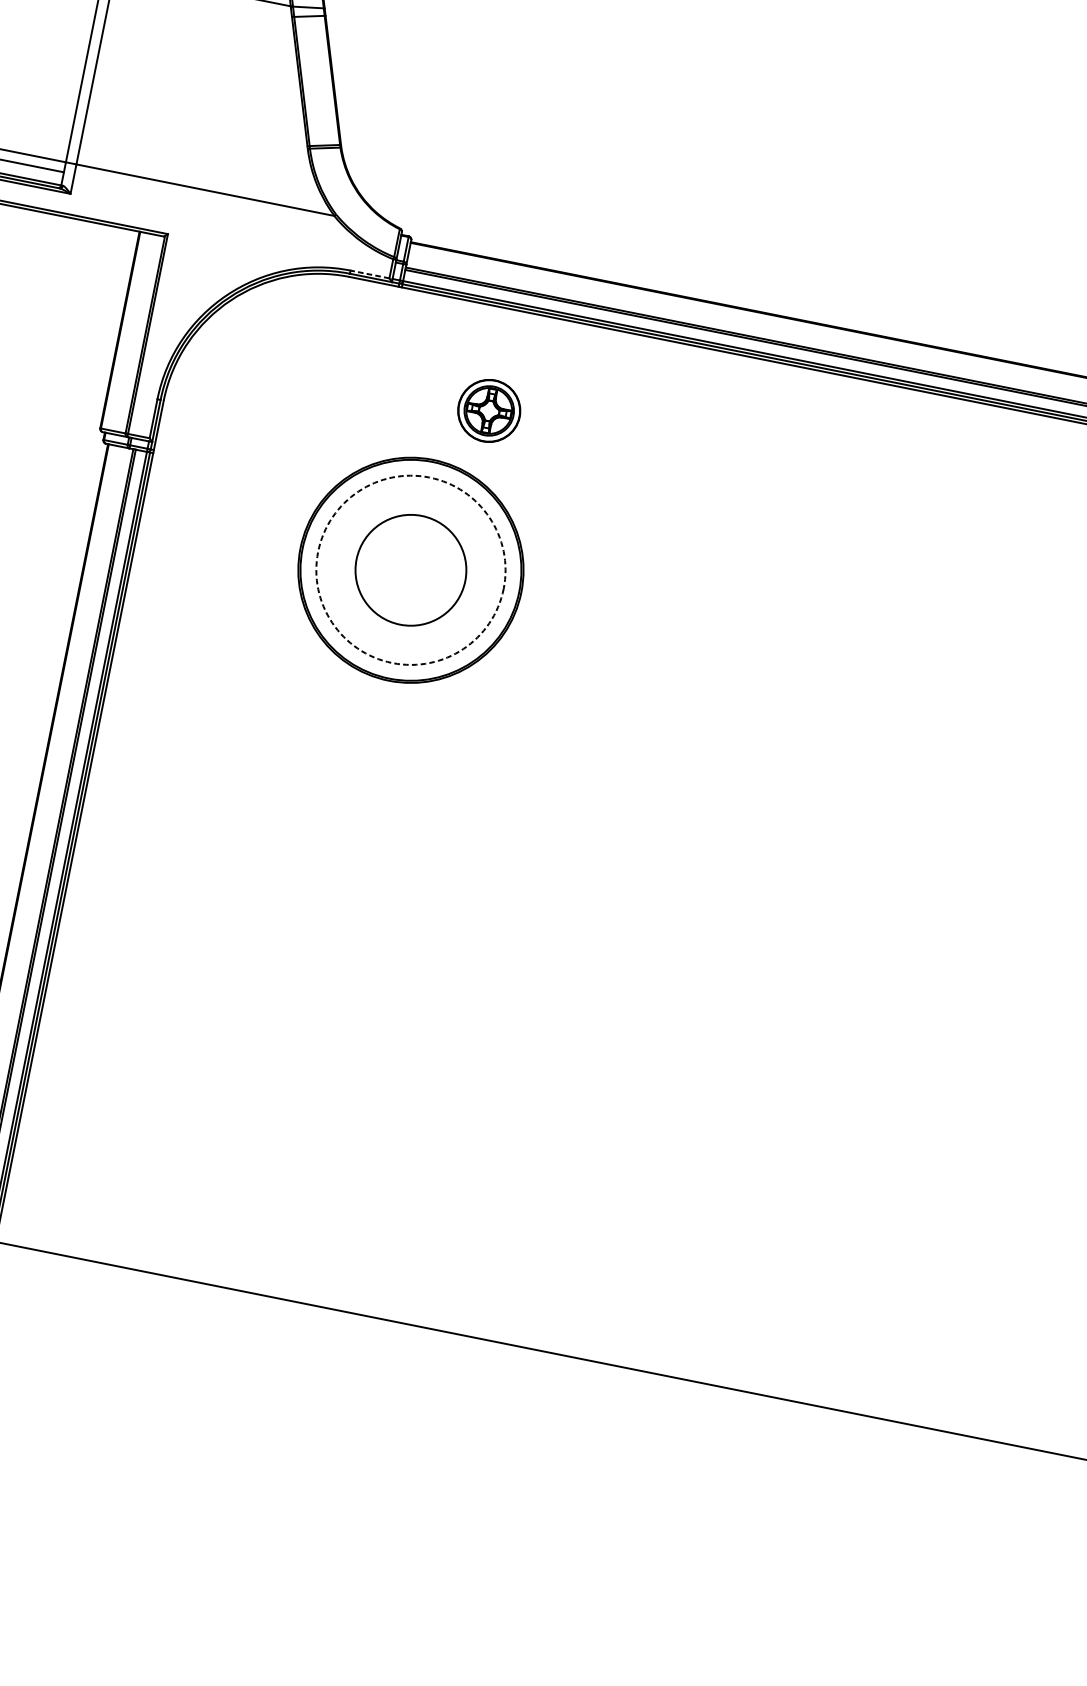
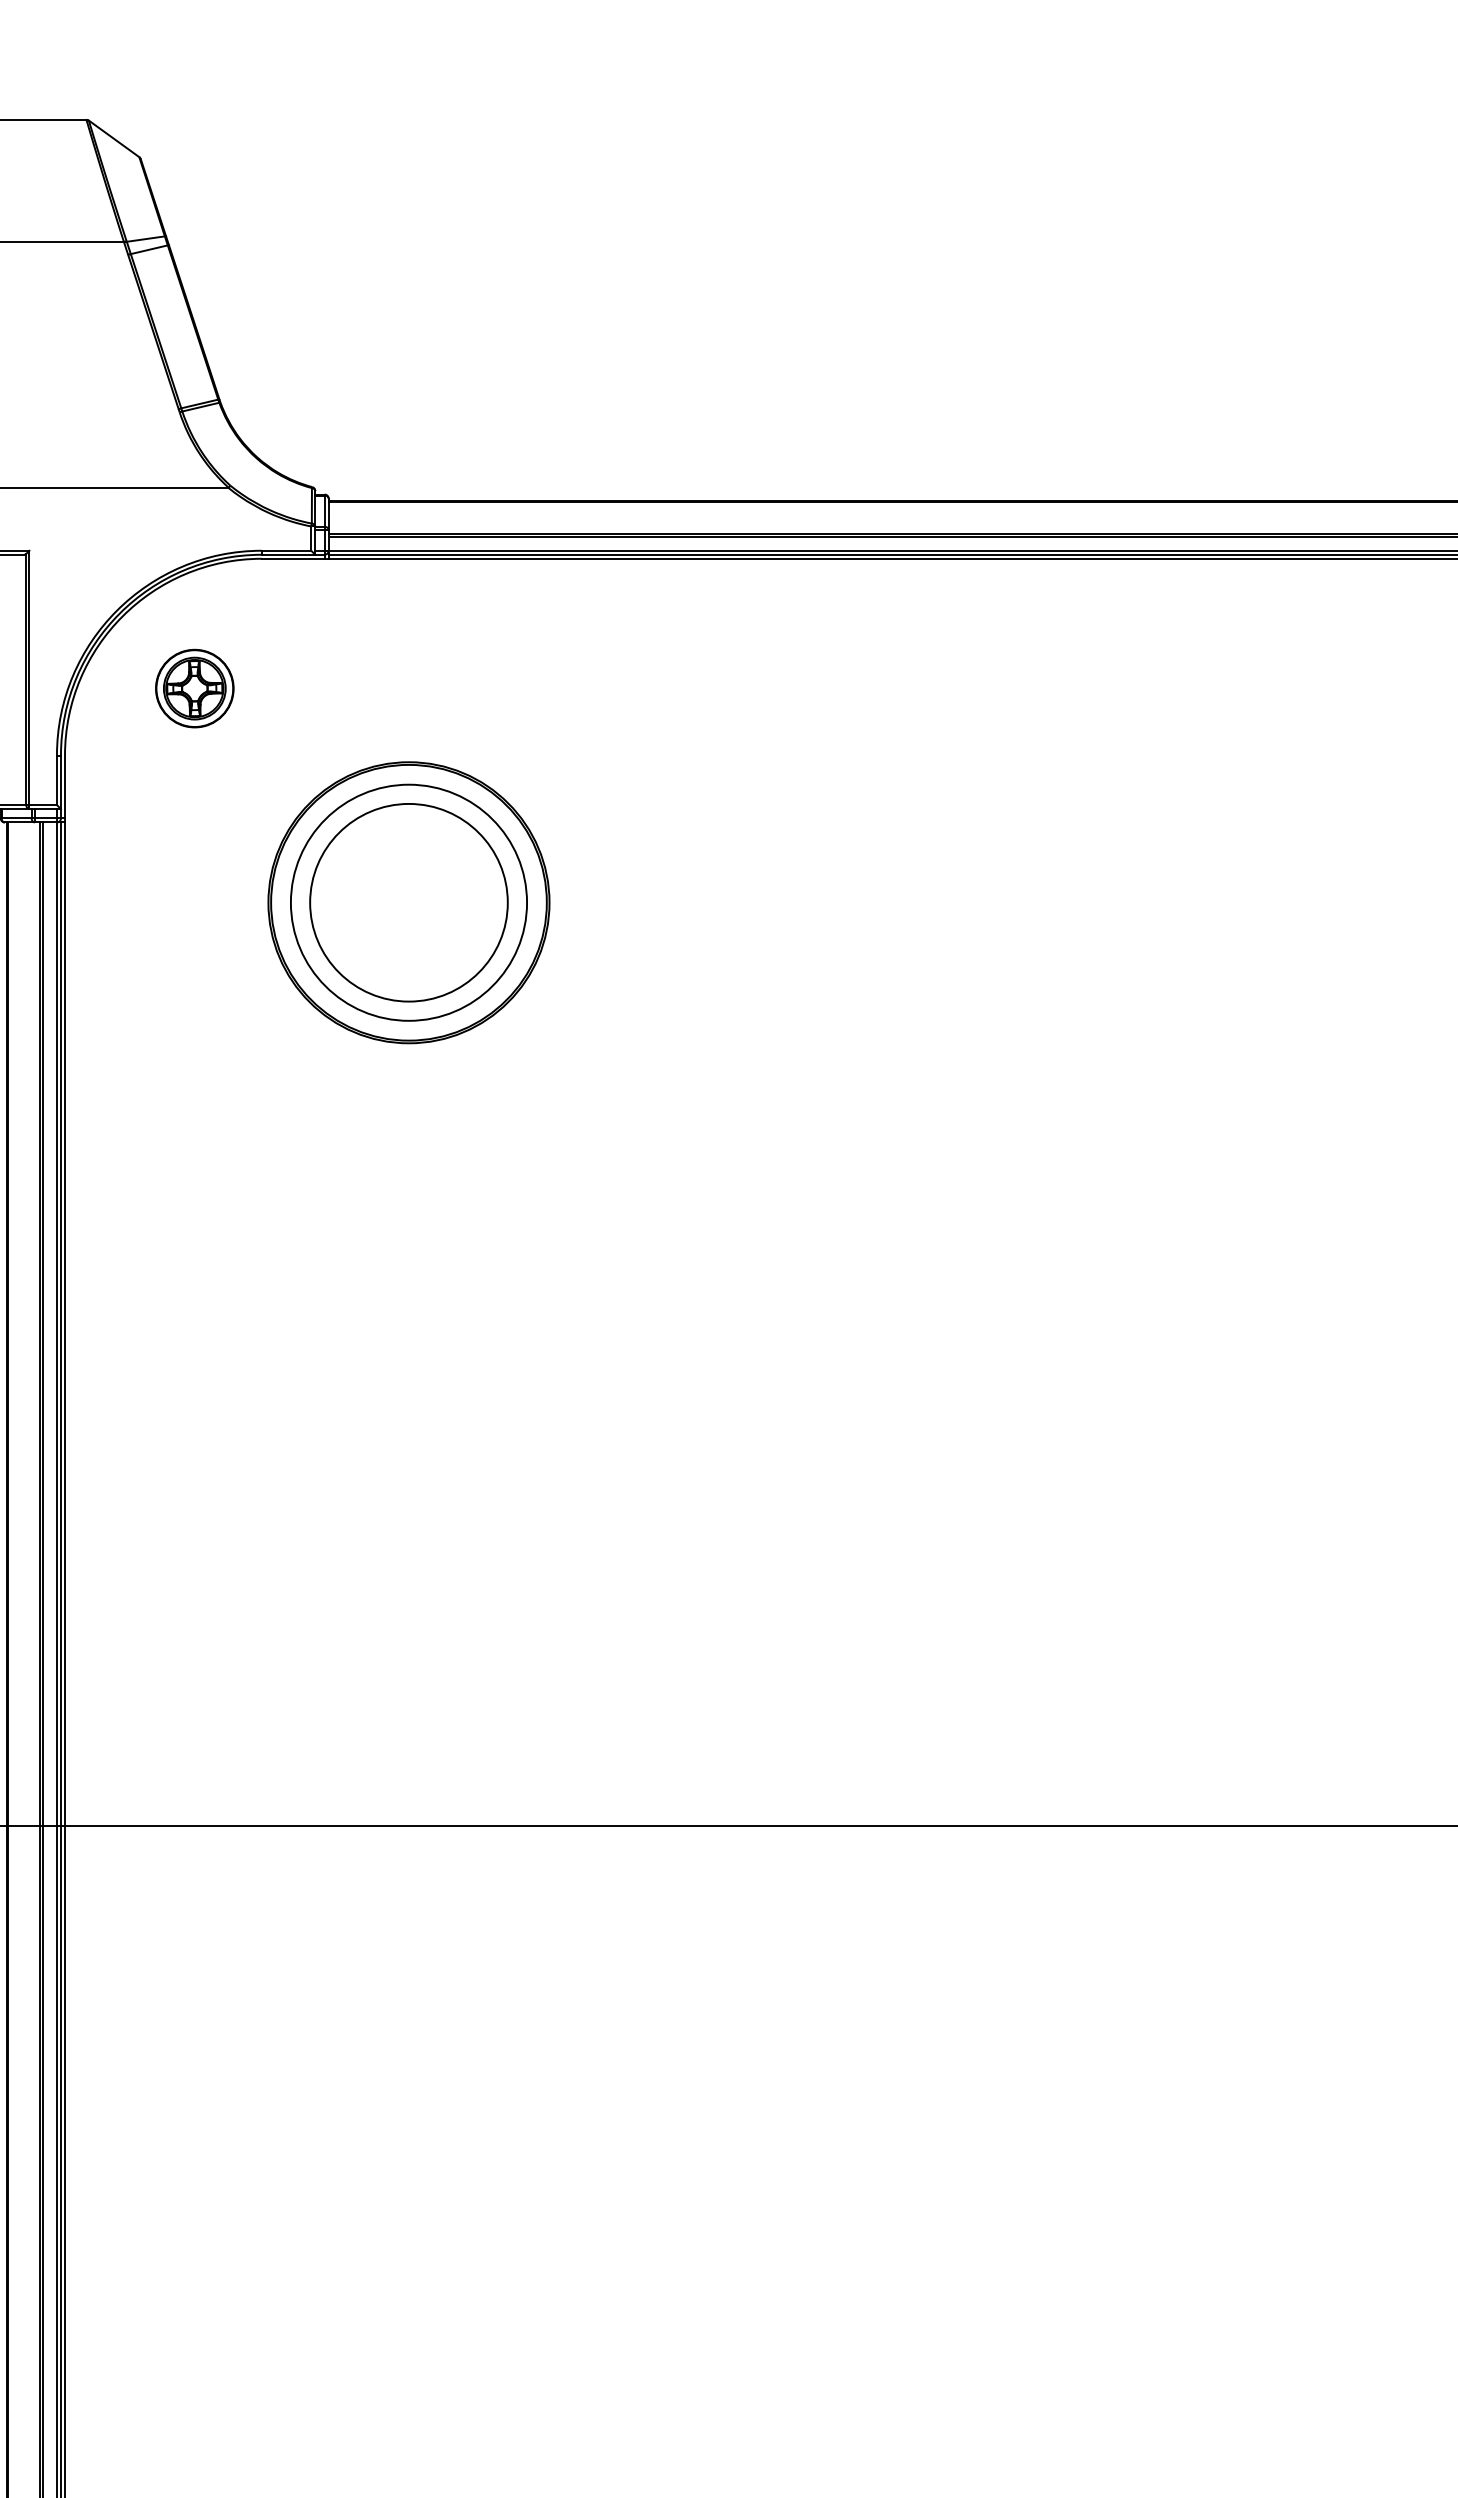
line: (370, 274) -> (286, 550), dashed -> solid
part: (489, 410) -> (194, 688), moved
circle: (410, 570) -> (408, 902), dashed -> solid
circle: (410, 570) -> (408, 902), size x1.43

